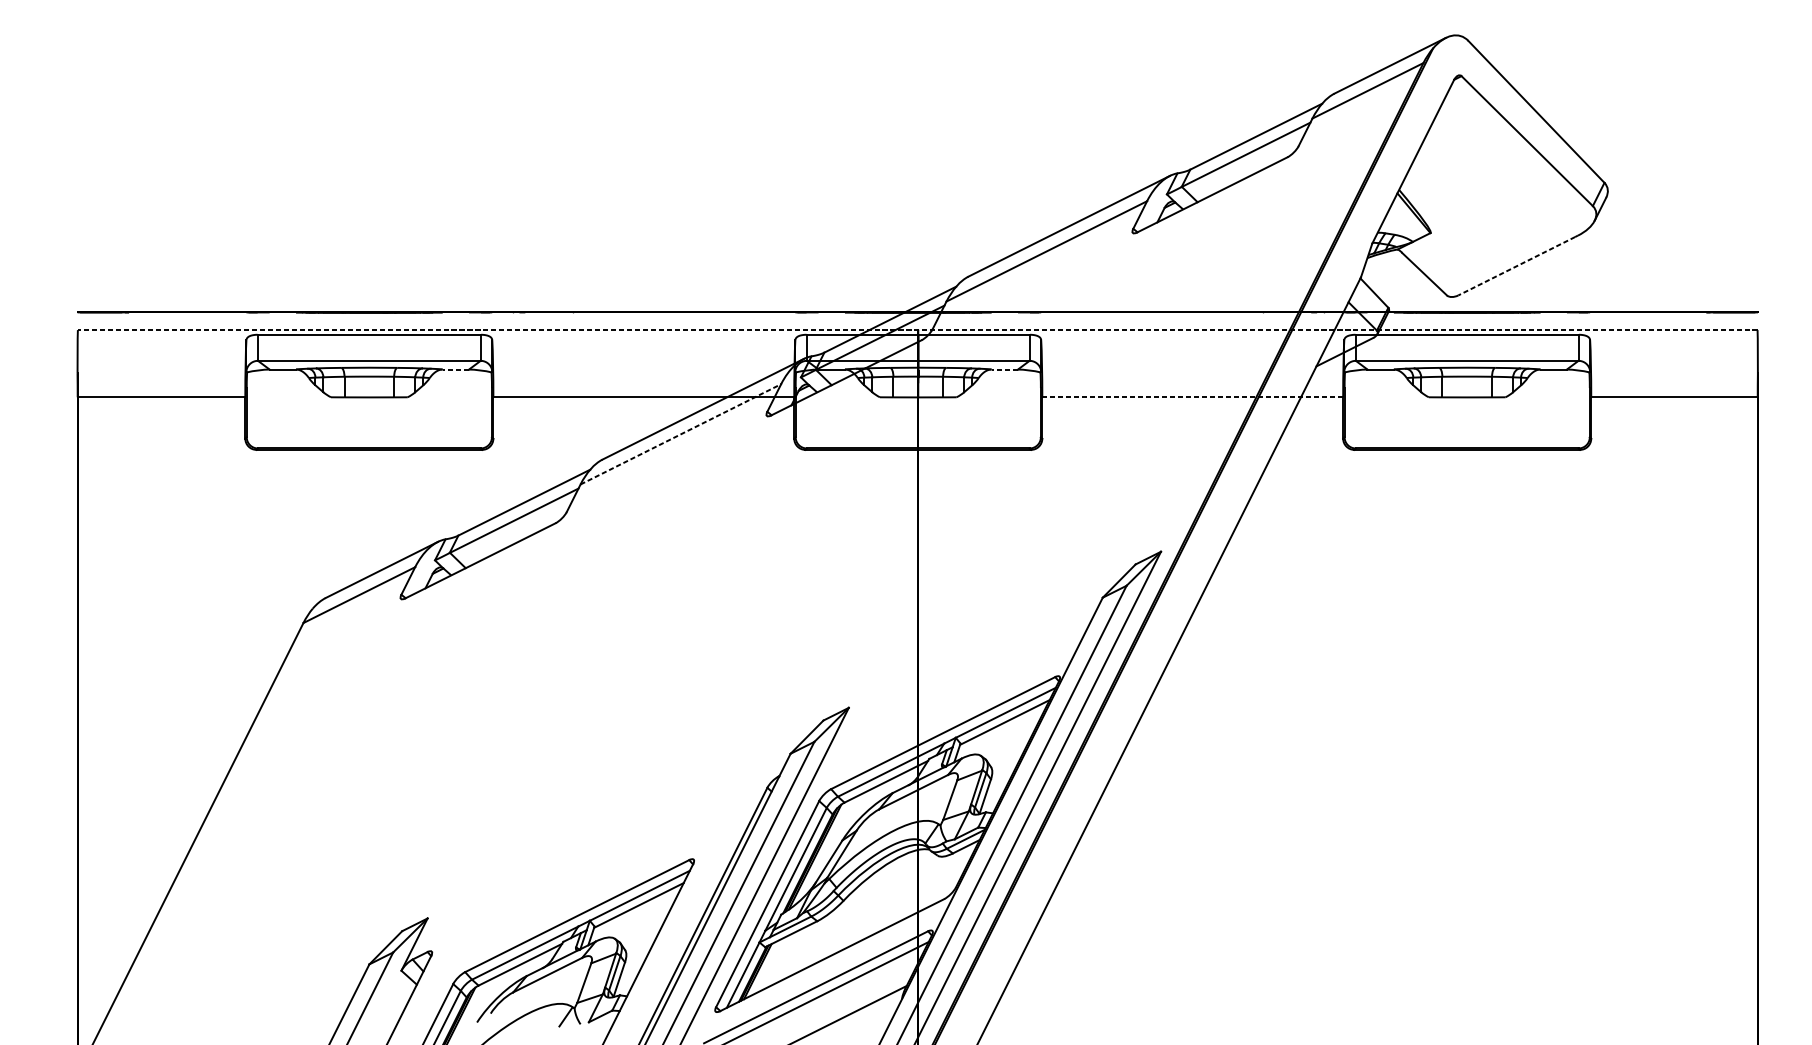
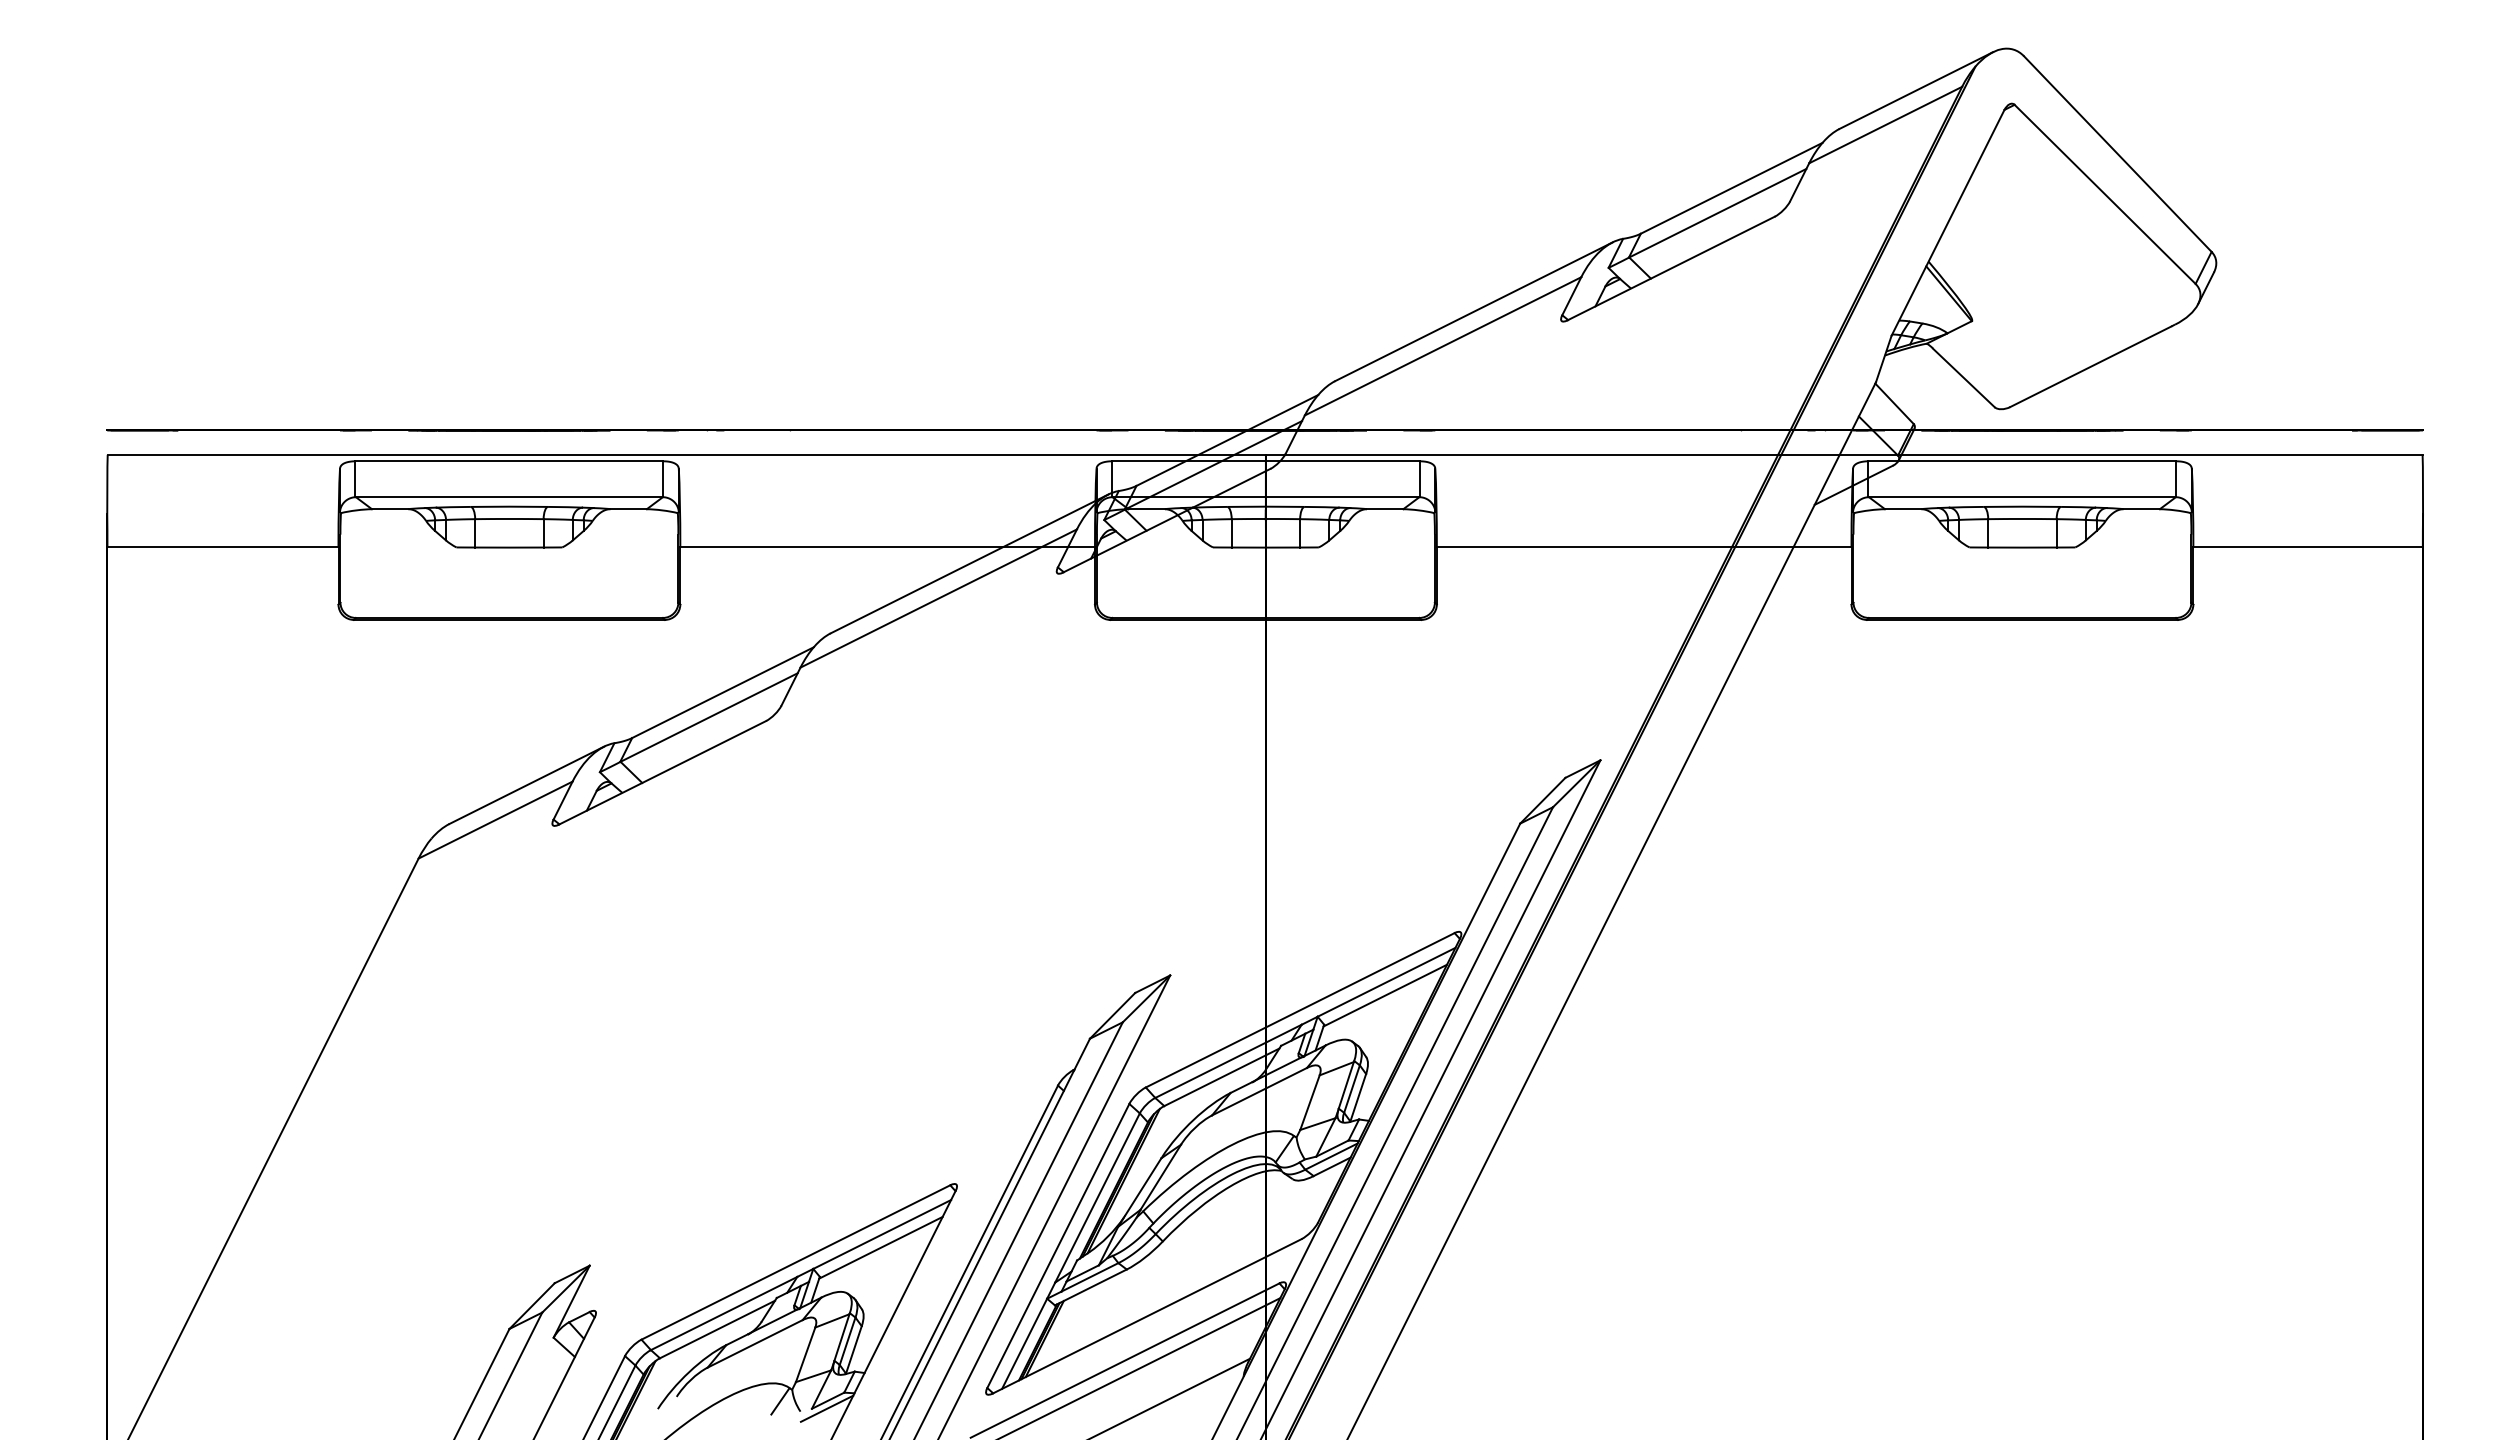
line: (1516, 266) -> (2090, 367), dashed -> solid
line: (917, 329) -> (1264, 454), dashed -> solid
line: (455, 369) -> (628, 509), dashed -> solid
line: (1004, 369) -> (1384, 509), dashed -> solid
line: (1192, 397) -> (1644, 547), dashed -> solid
line: (680, 434) -> (938, 598), dashed -> solid
line: (599, 1022) -> (826, 1408), added

